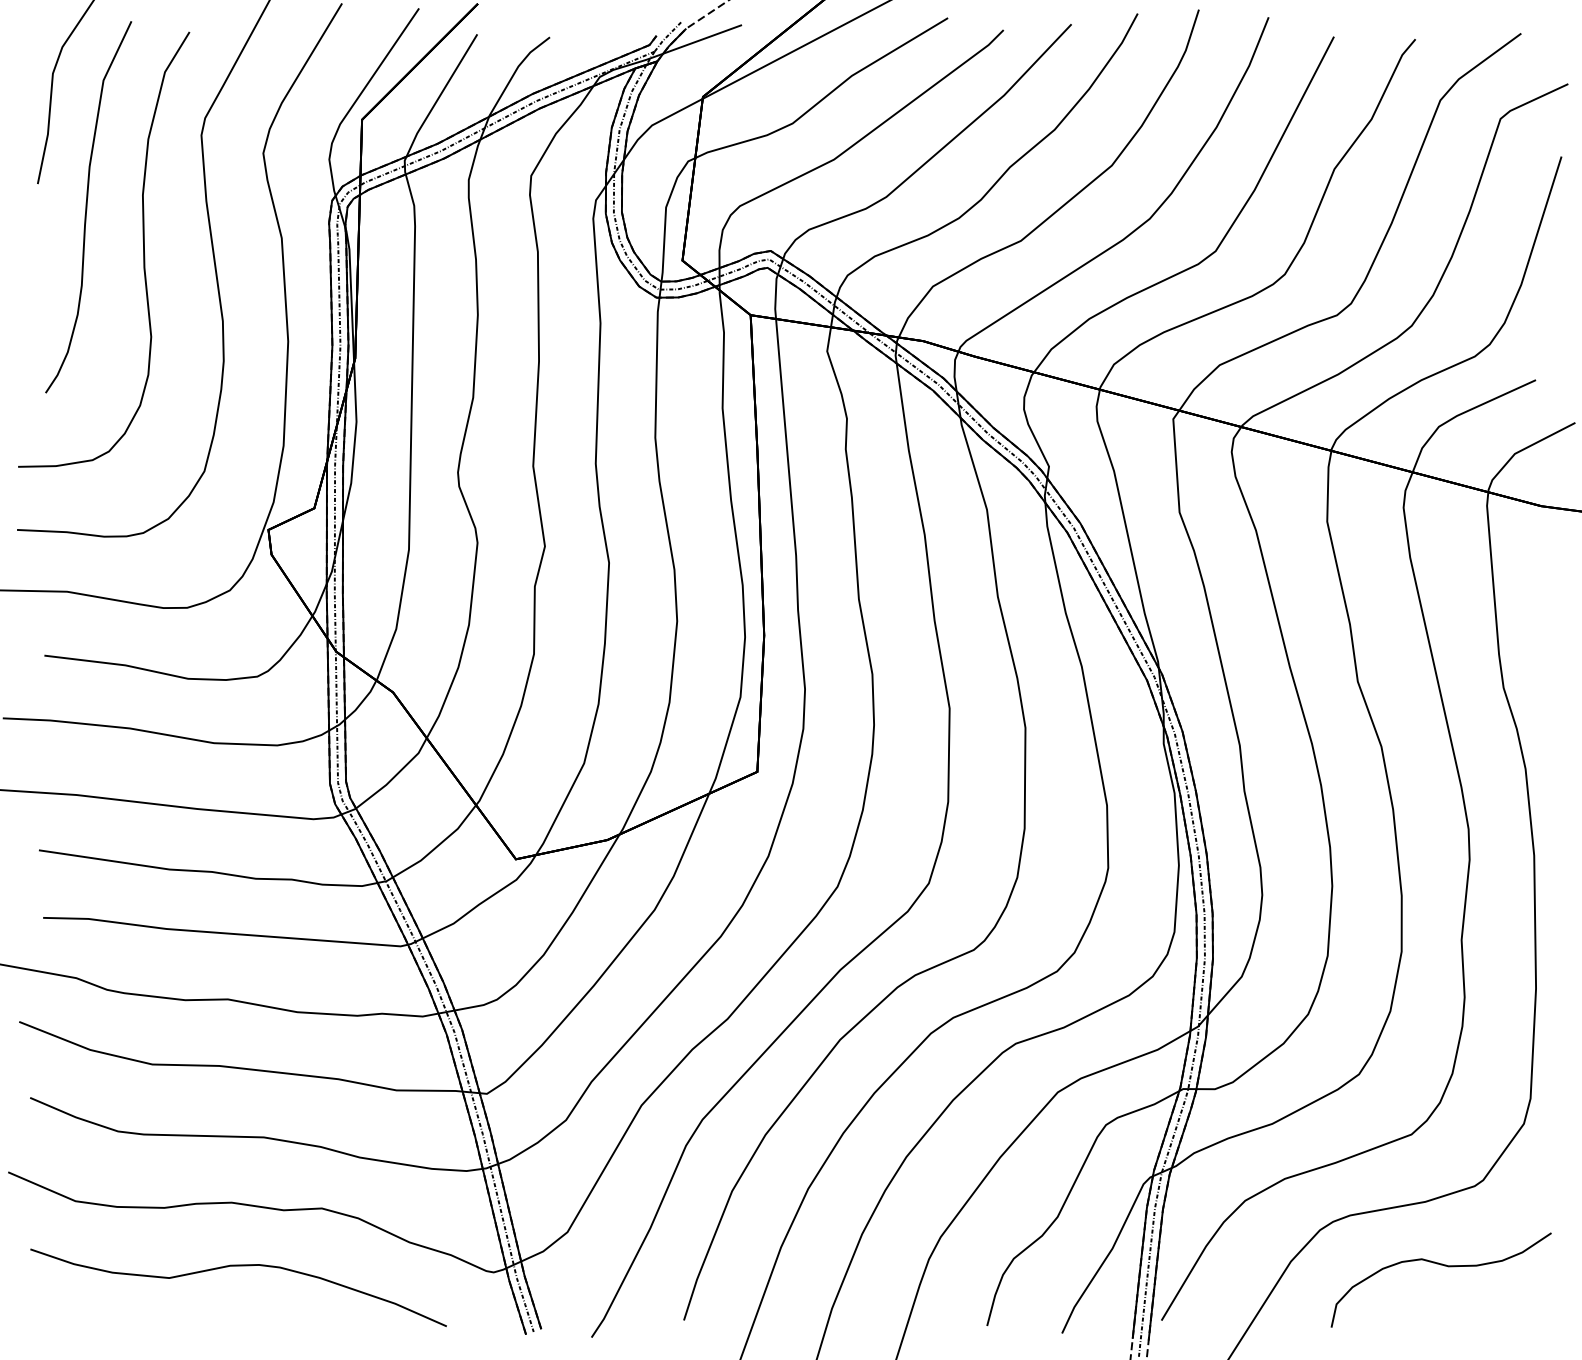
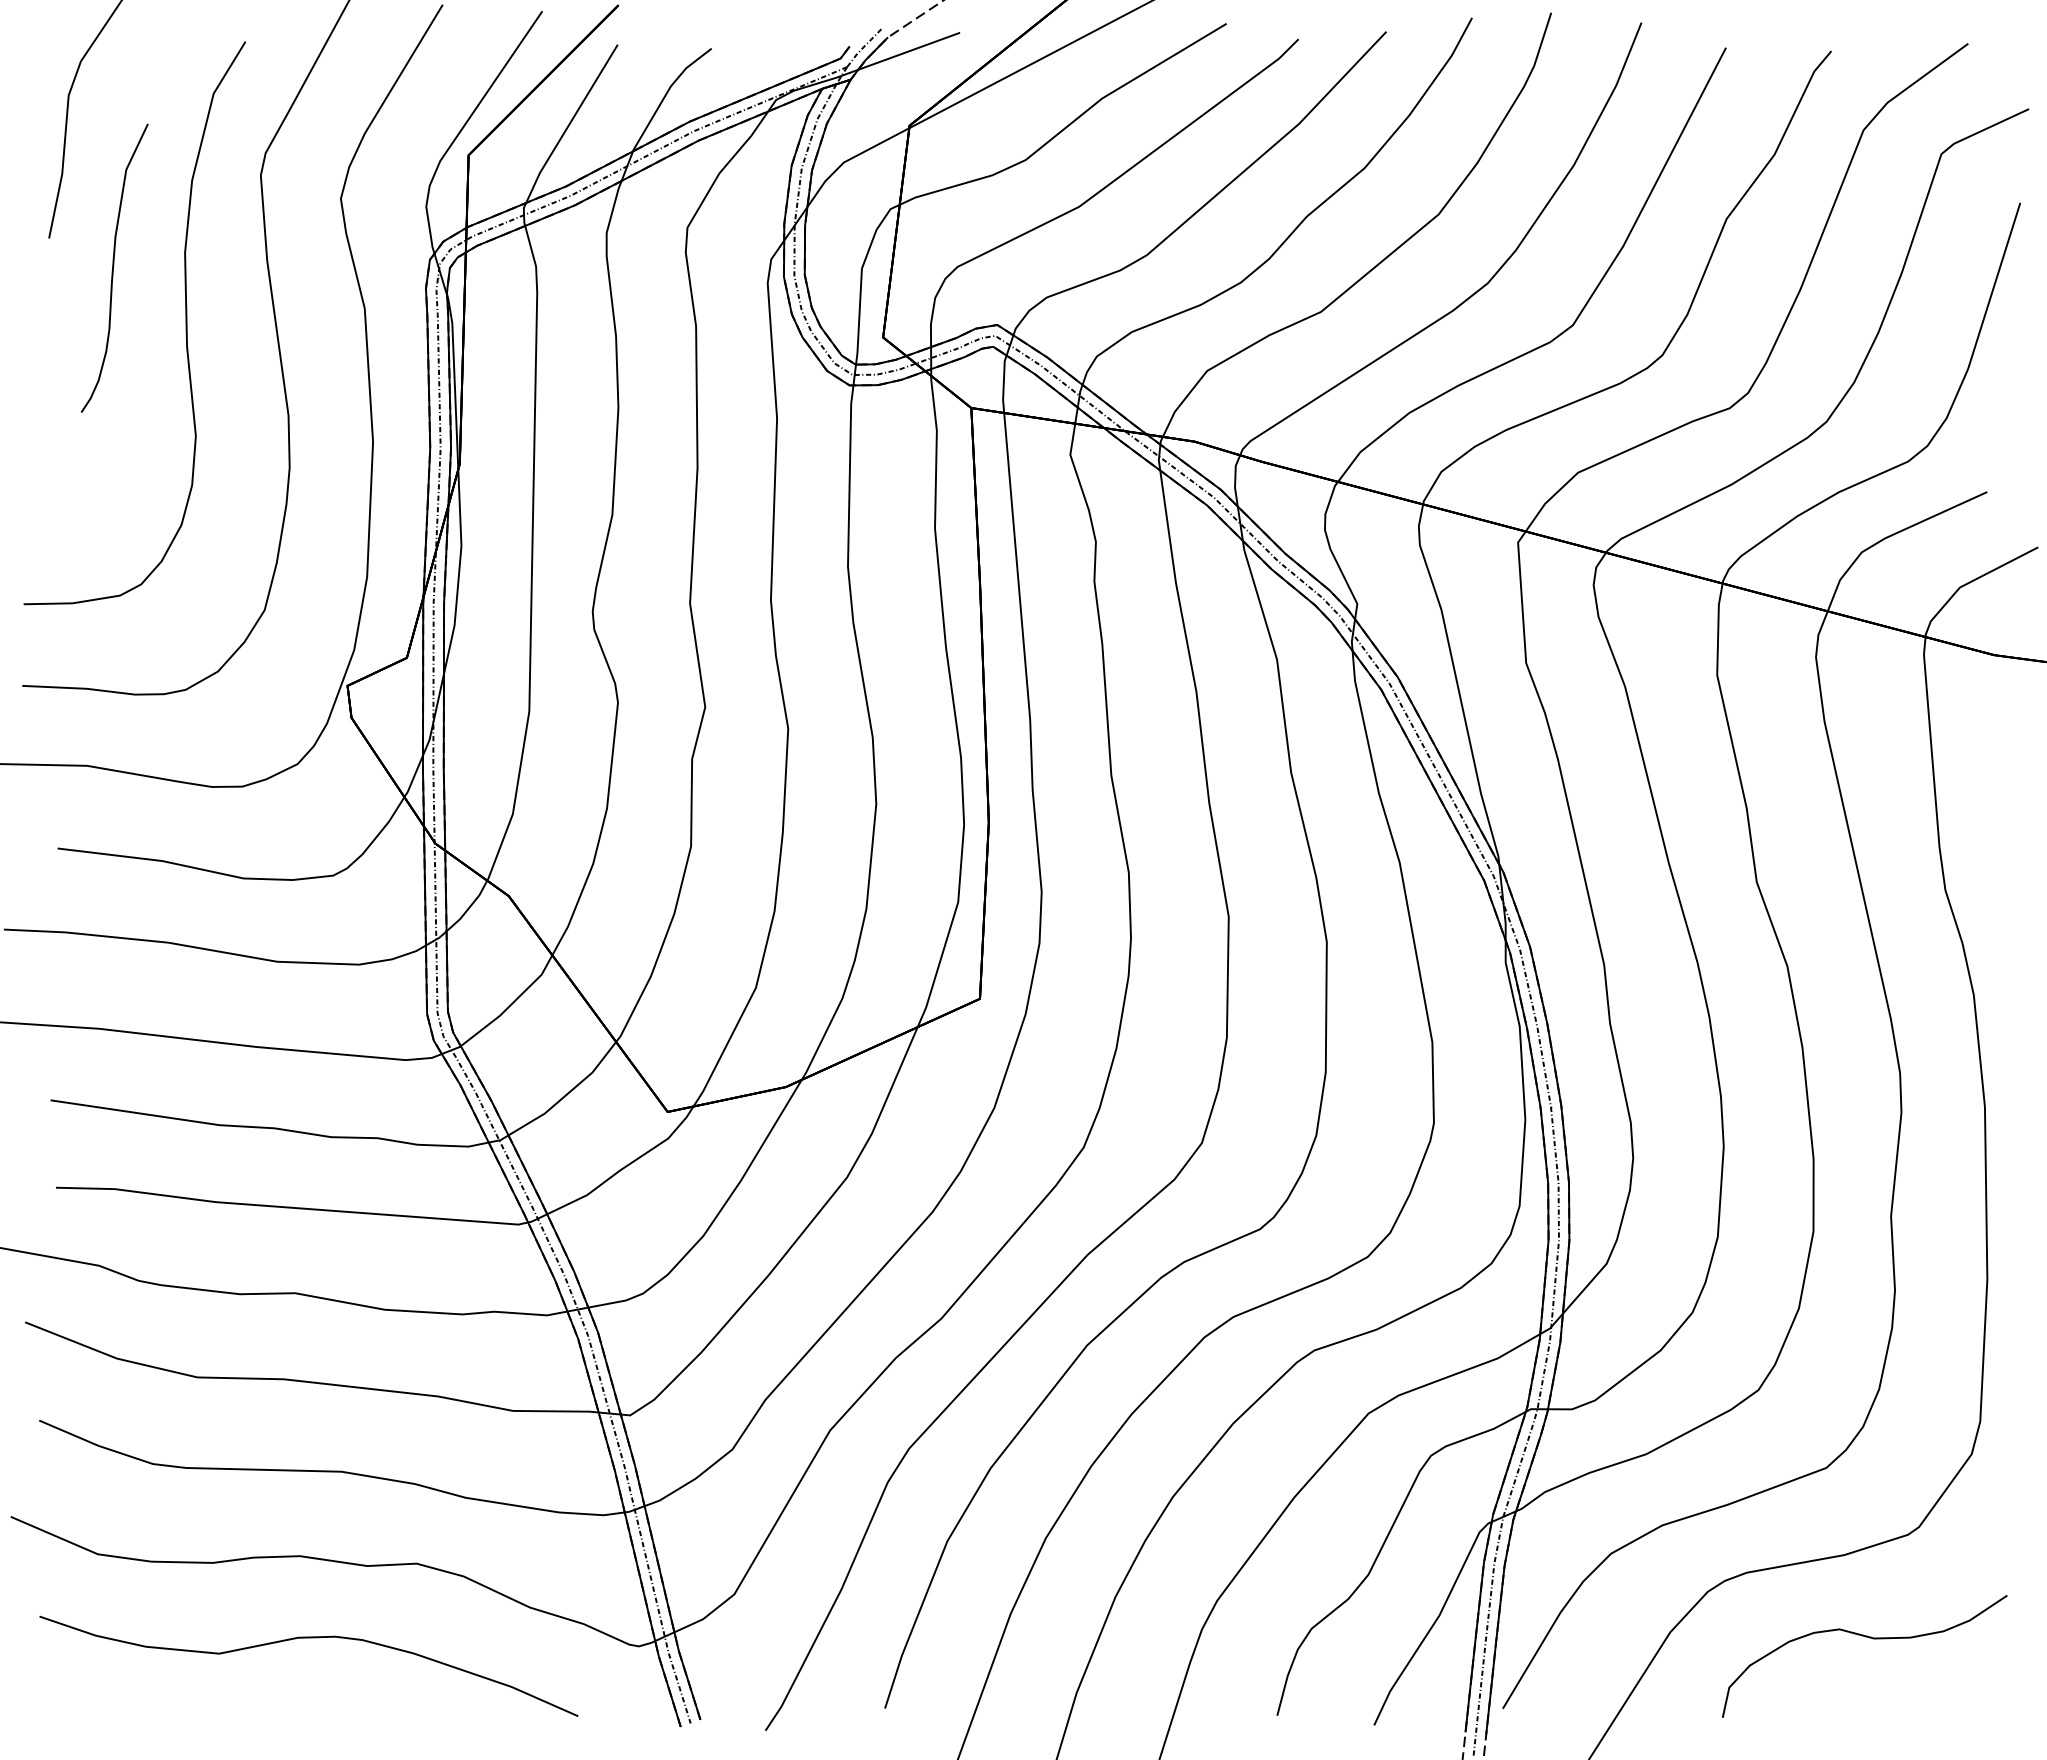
part: (88, 206) -> (114, 267), size x0.6

